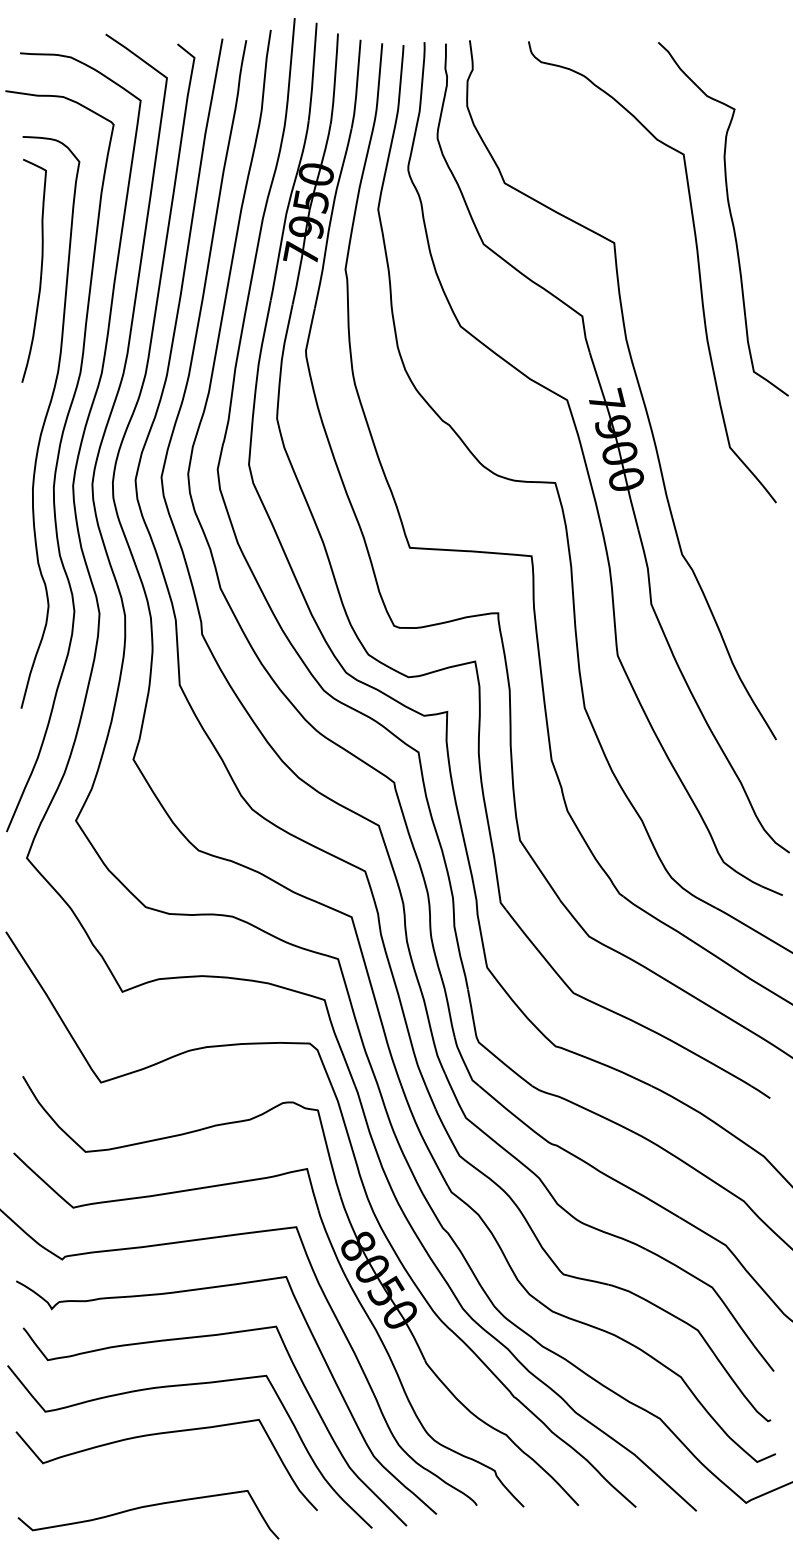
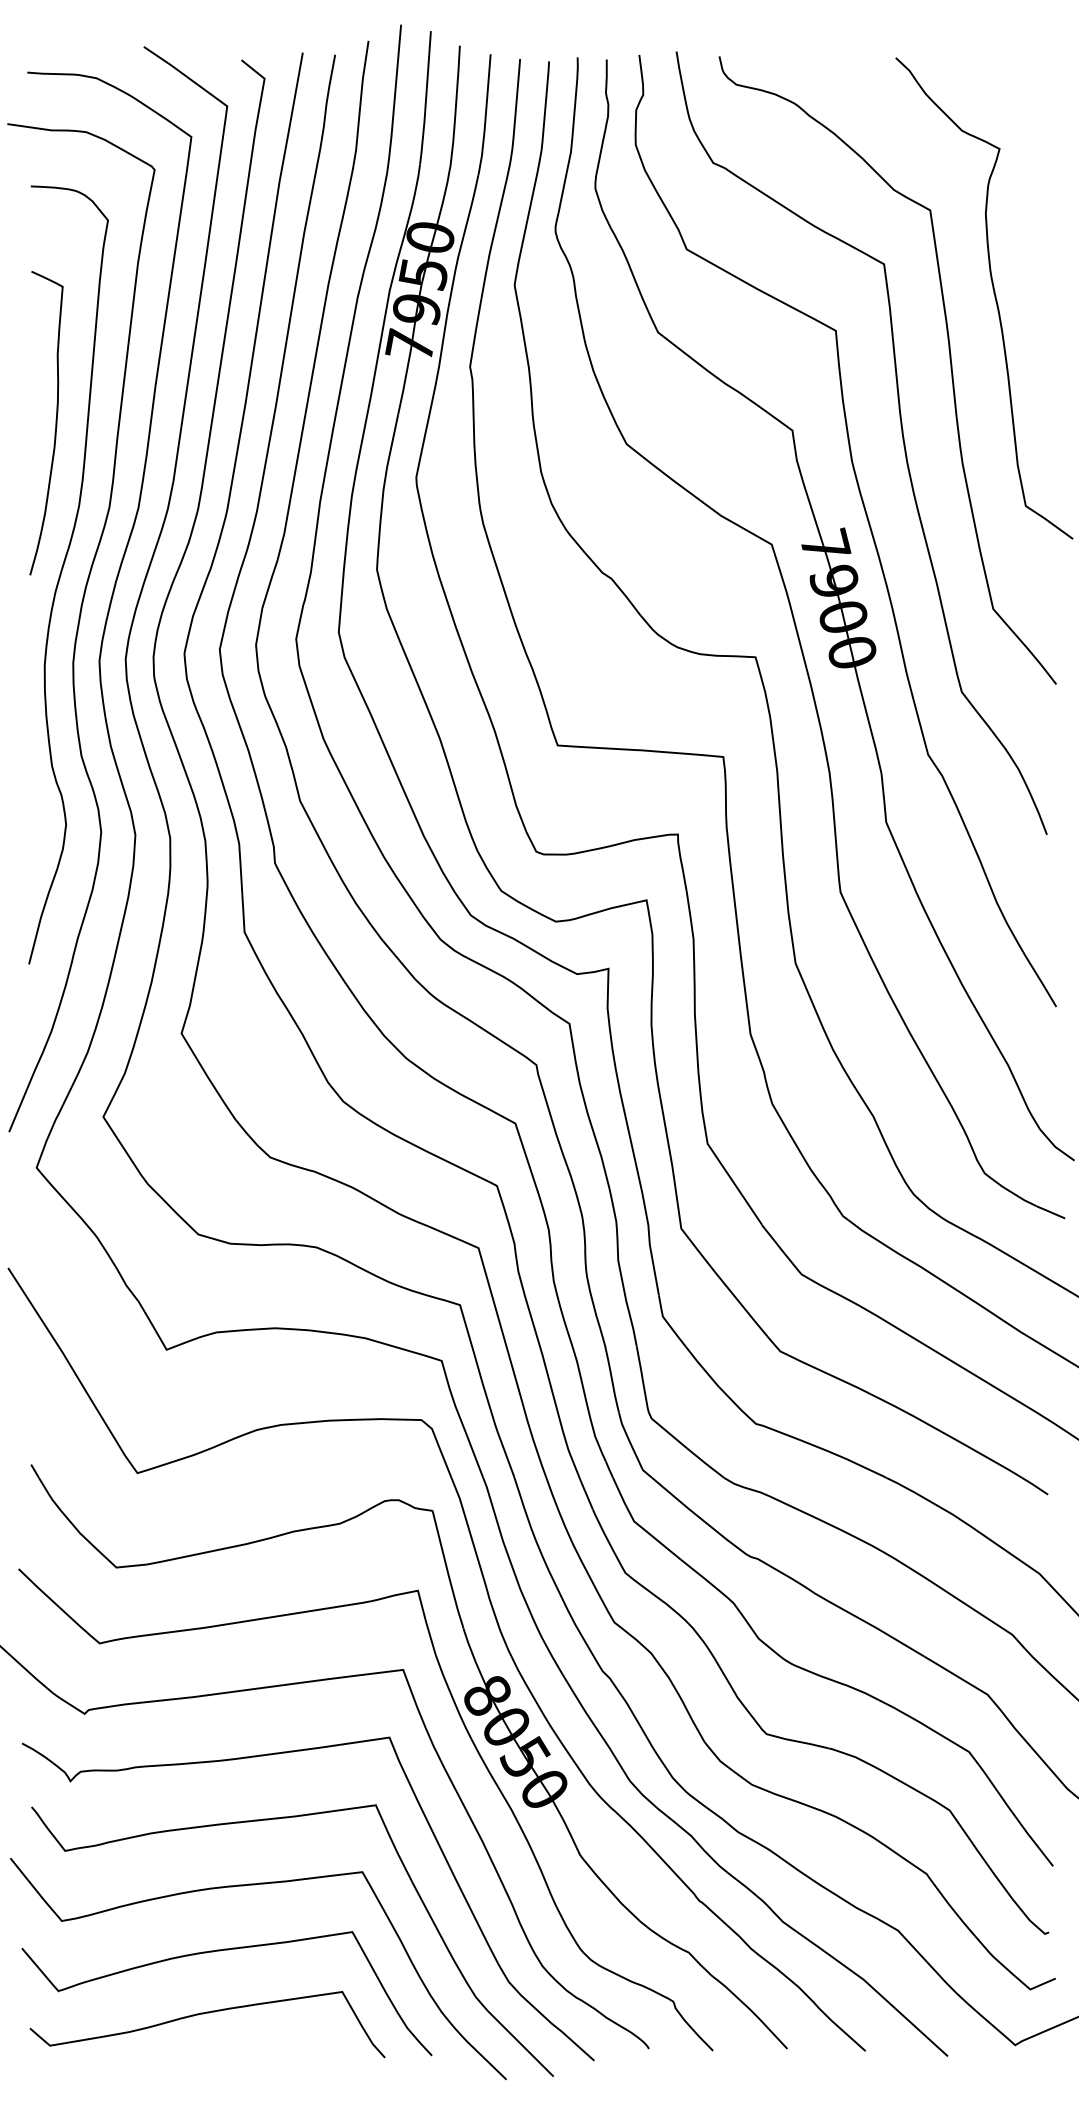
curve: (40, 270) -> (55, 422), moved
curve: (662, 321) -> (901, 437), added
curve: (147, 1507) -> (206, 2014), moved

